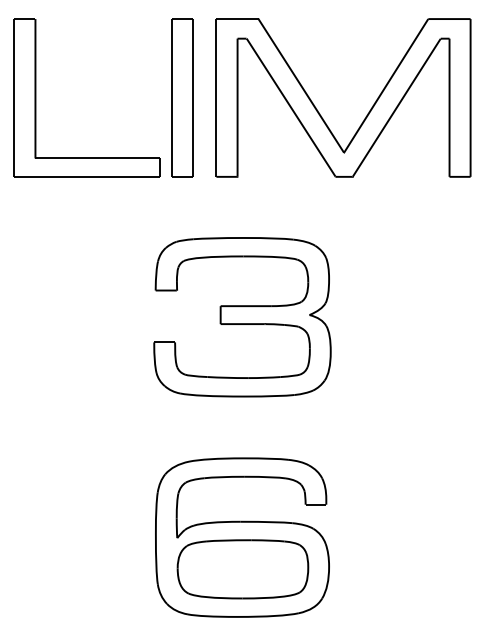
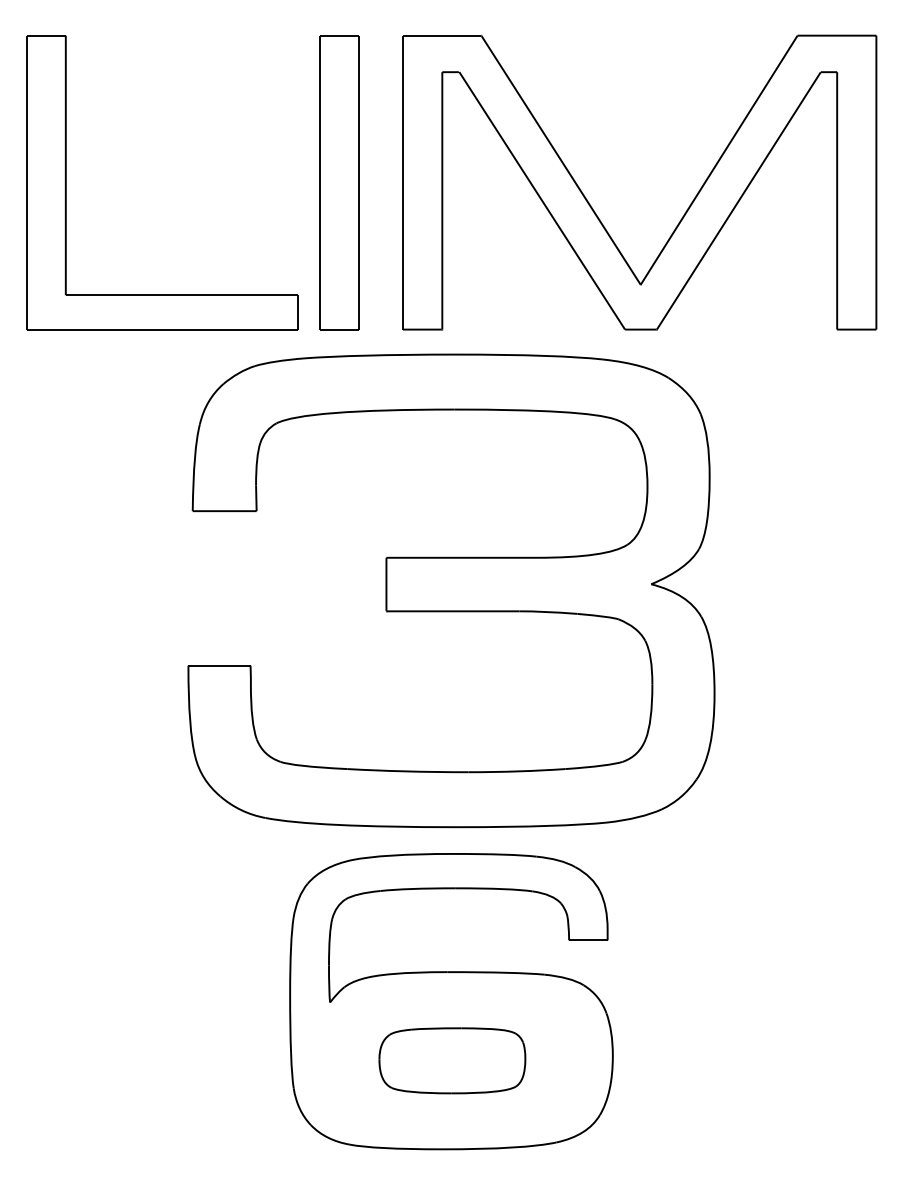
part: (242, 317) -> (451, 591), size x1.6
part: (242, 569) -> (451, 1060), size x0.6

